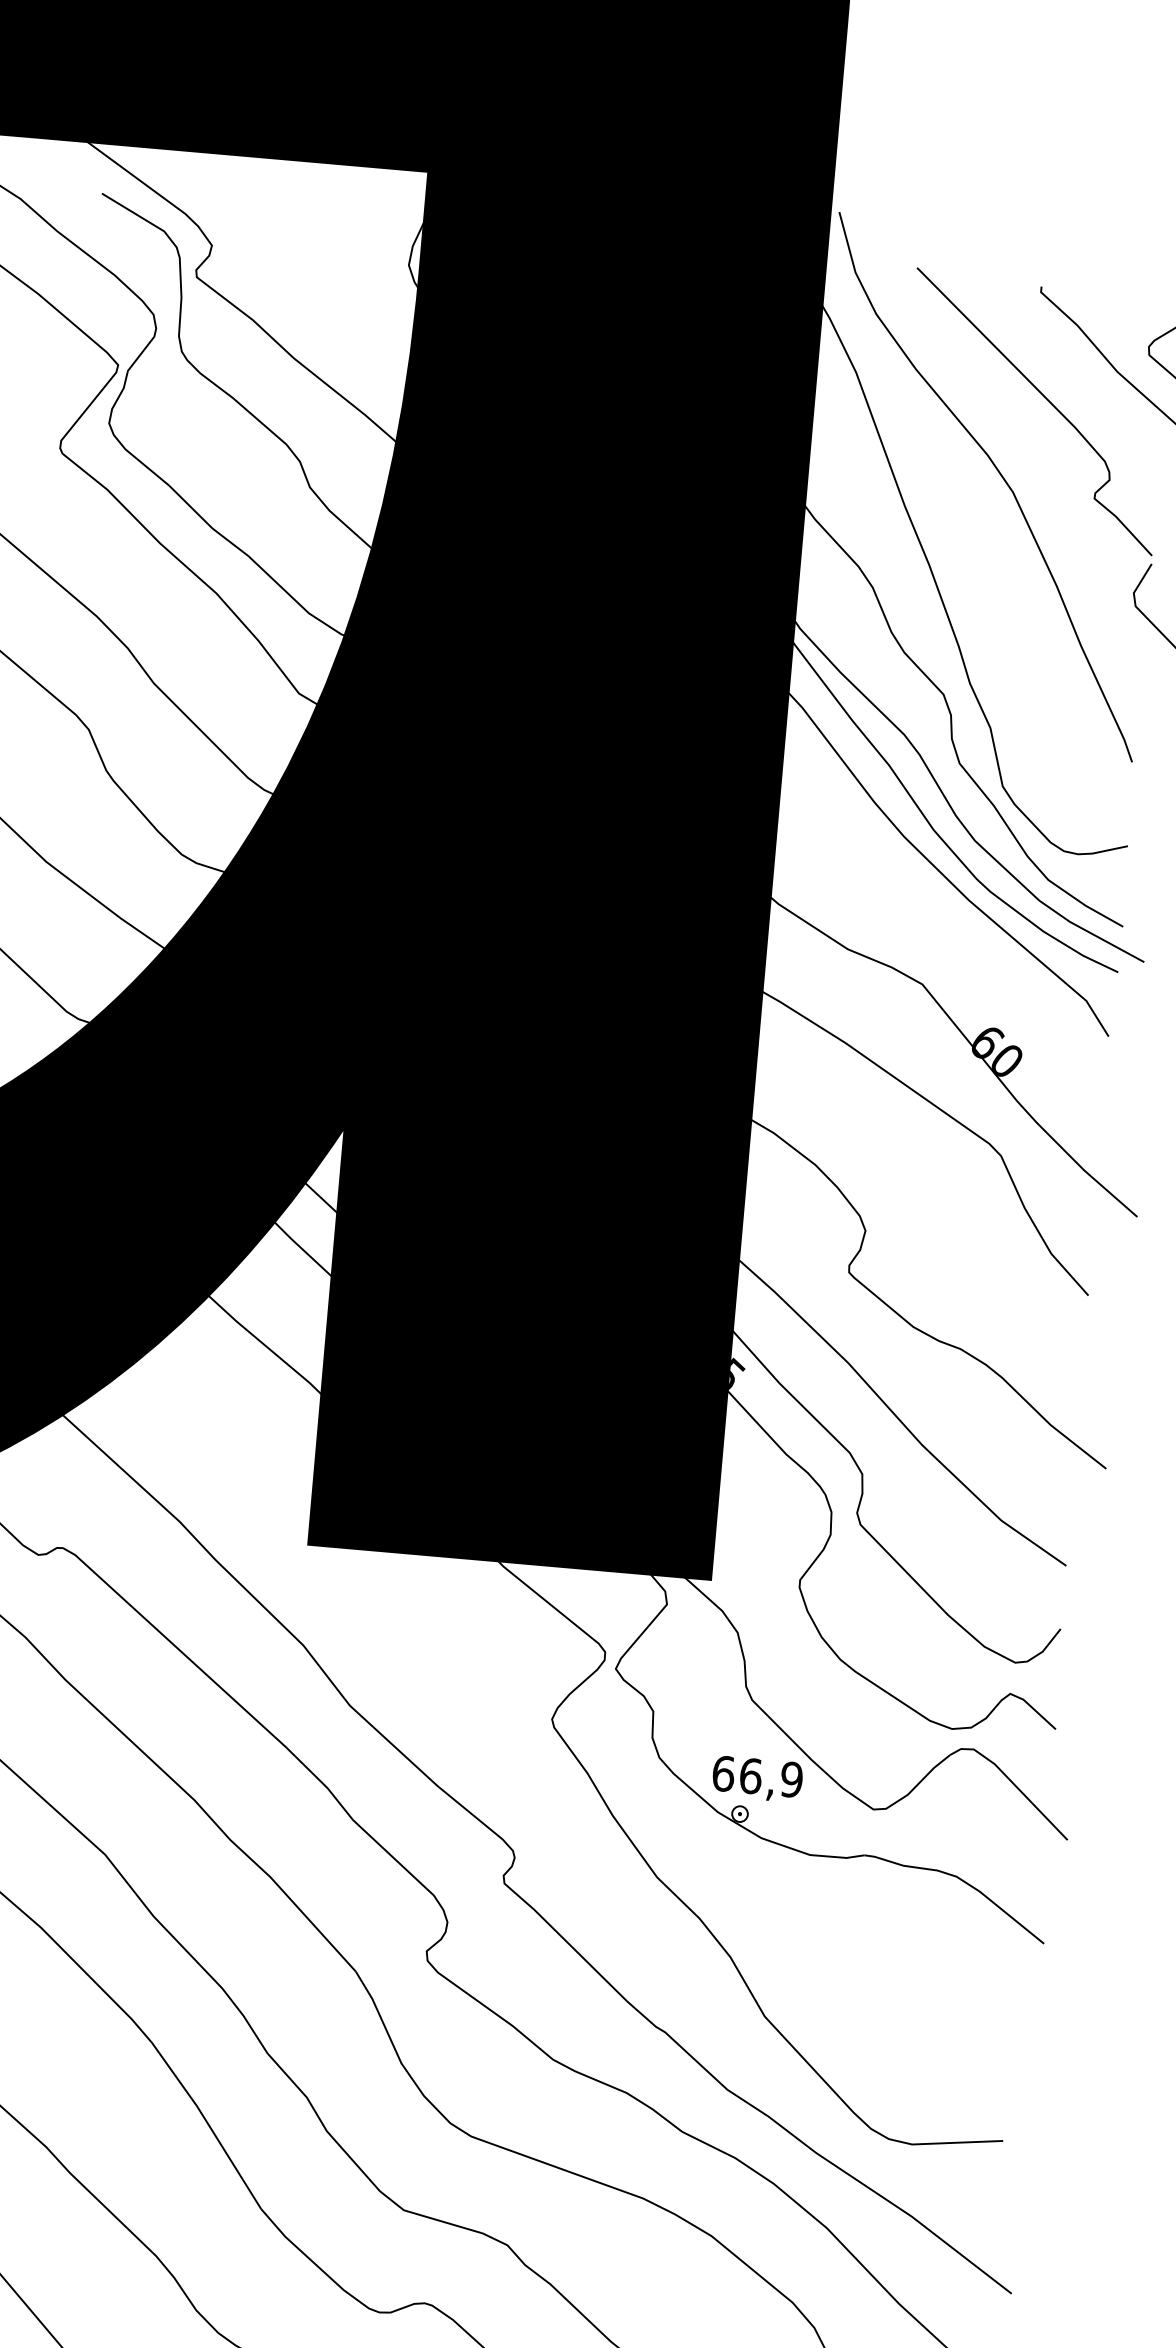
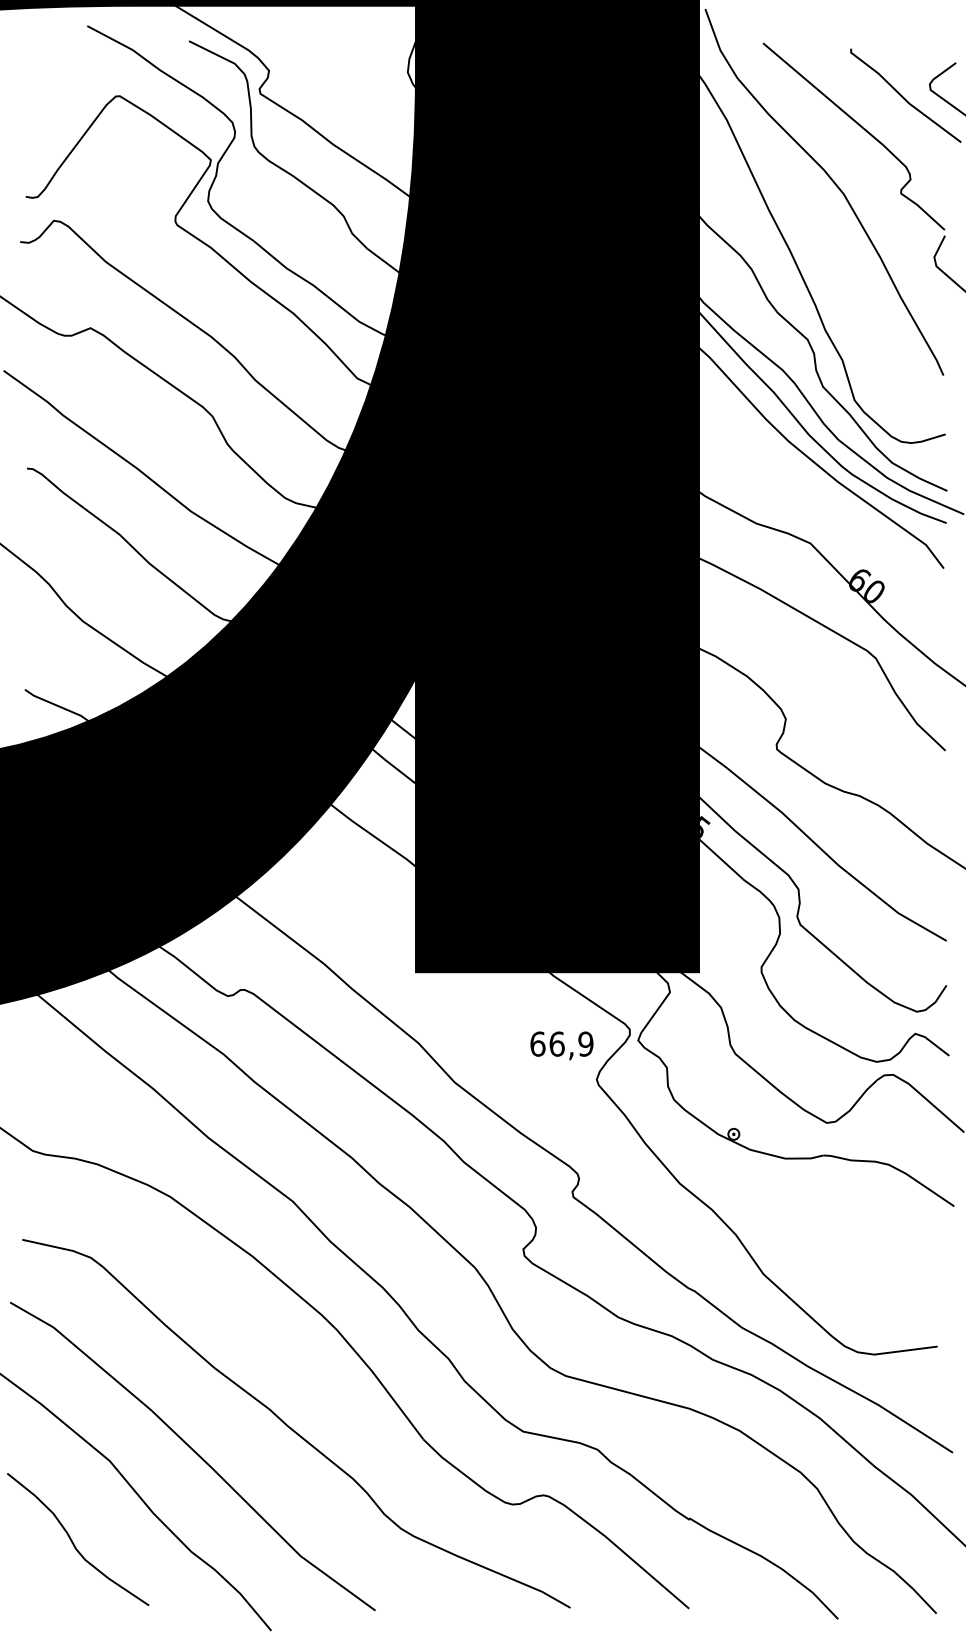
text: (756, 1778) -> (561, 1045), moved

